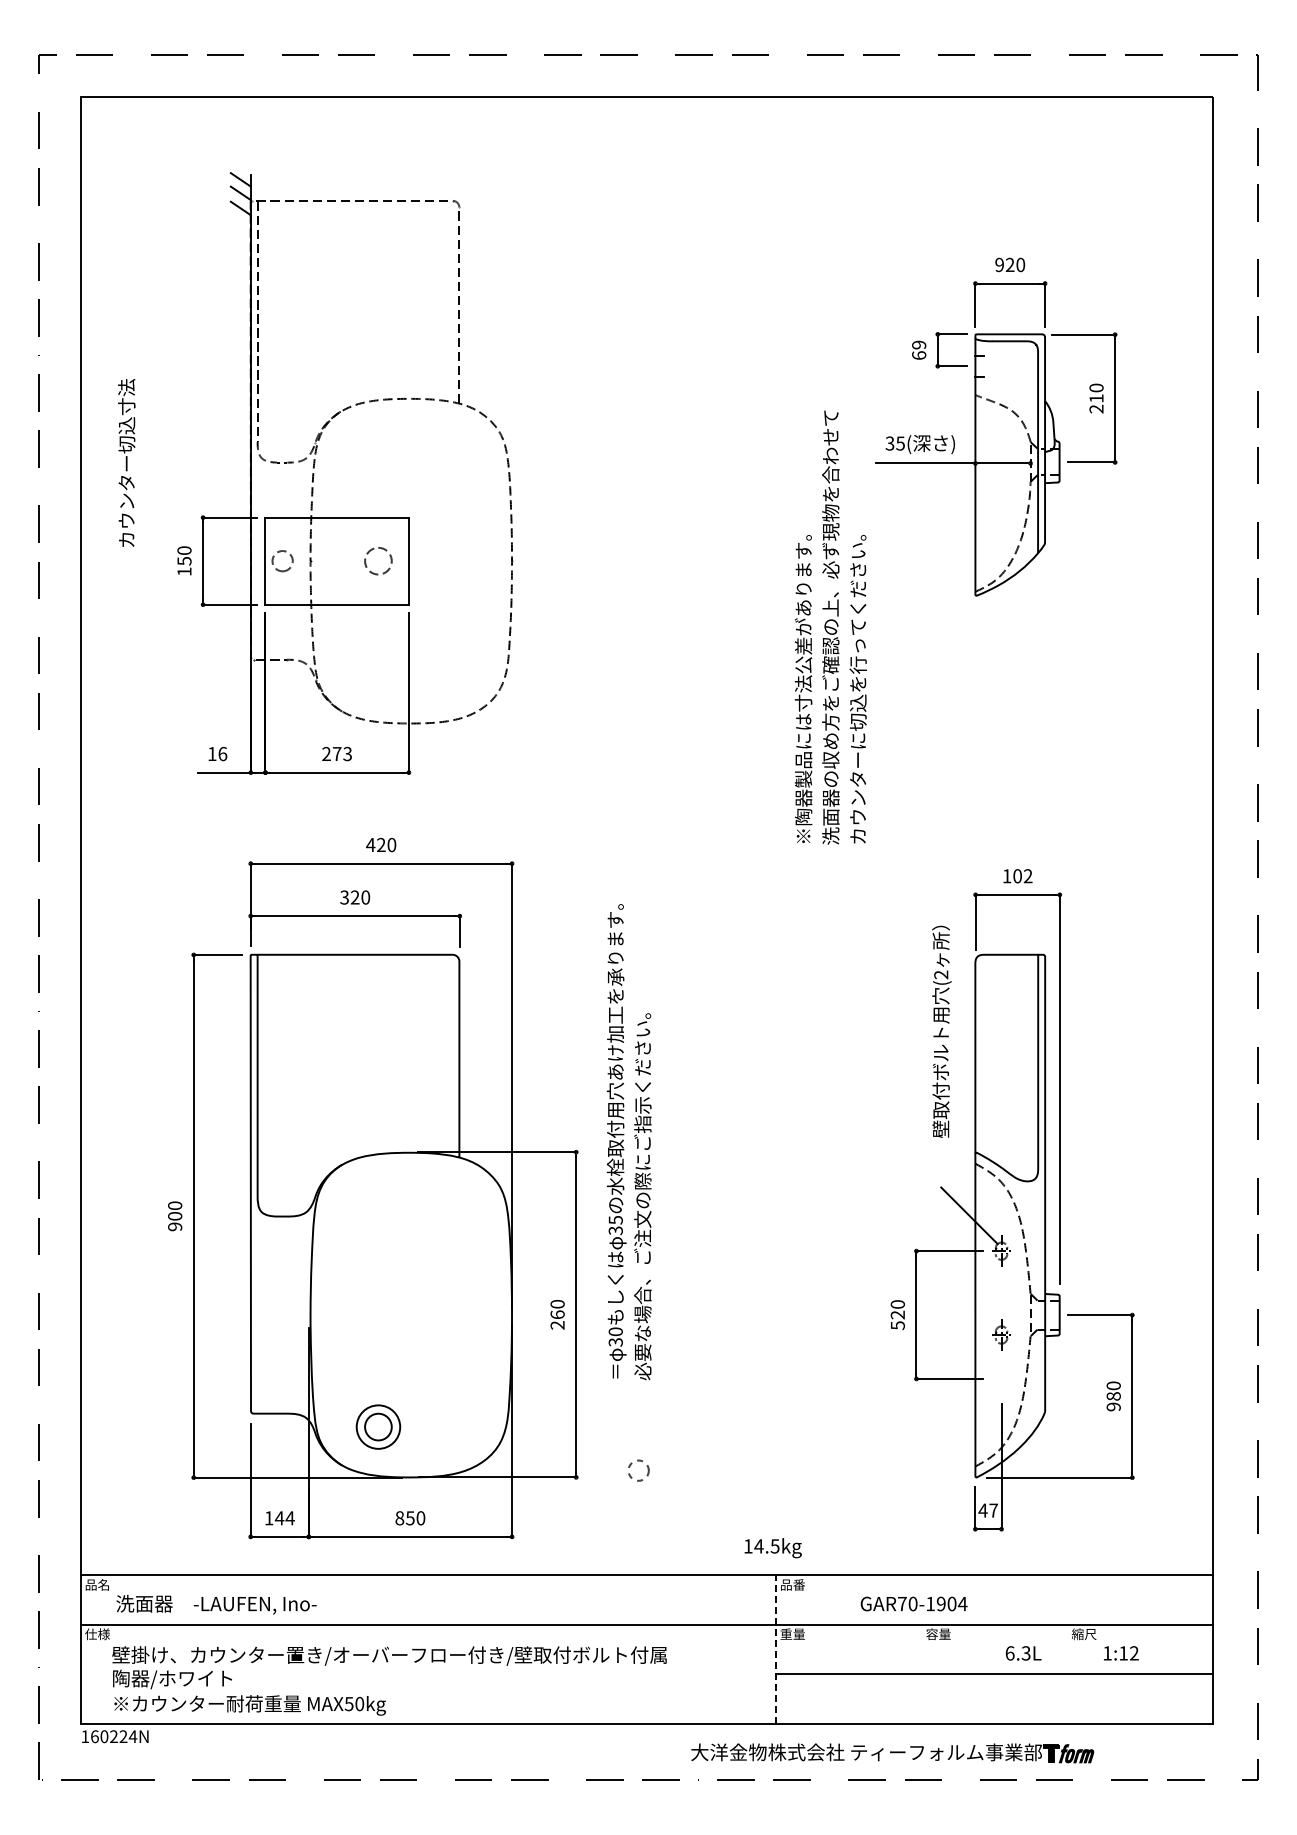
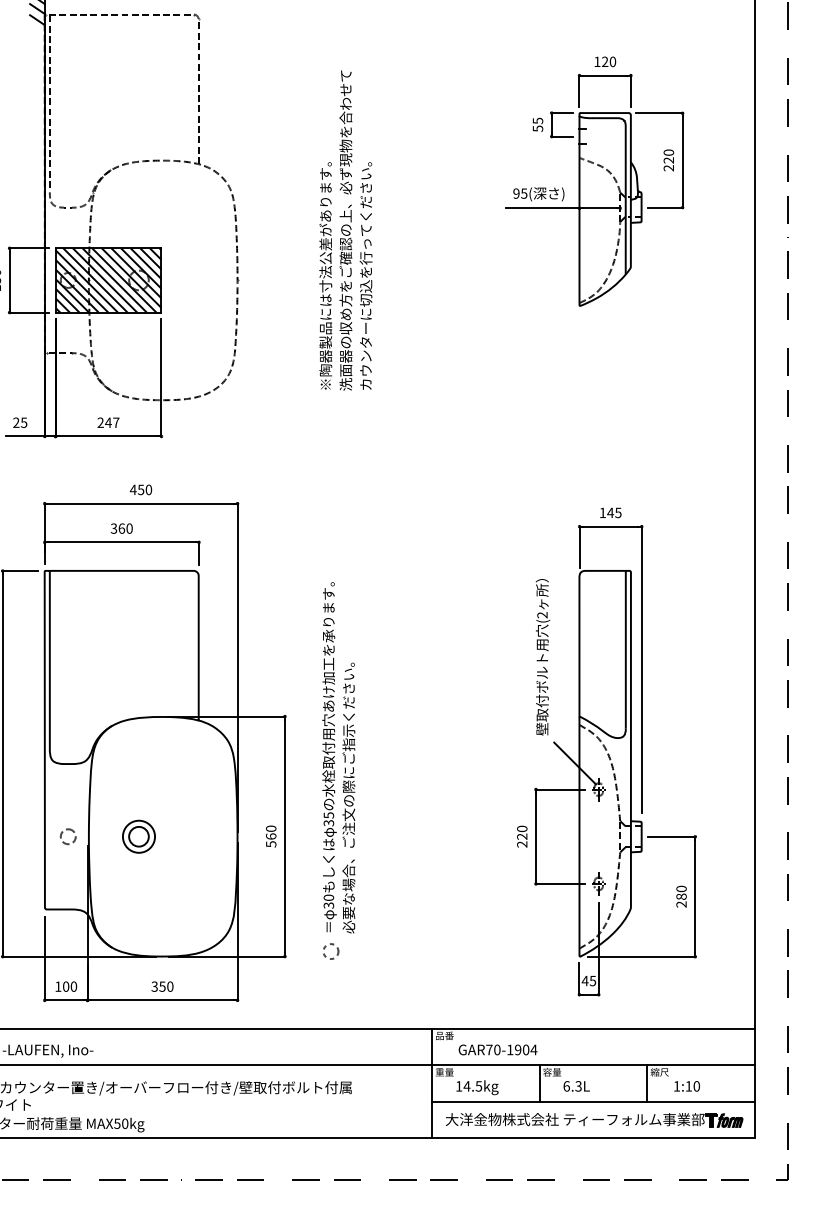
text: (999, 264) -> (597, 61), 920 -> 120
text: (919, 350) -> (538, 124), 69 -> 55
text: (1096, 398) -> (668, 160), 210 -> 220
text: (889, 443) -> (516, 193), 35( -> 95(
hatch: (336, 560) -> (108, 279), added
text: (830, 627) -> (345, 230), moved
text: (217, 753) -> (20, 422), 16 -> 25
text: (342, 753) -> (112, 422), 273 -> 247
text: (380, 844) -> (140, 489), 420 -> 450
text: (1022, 876) -> (614, 513), 102 -> 145
text: (355, 897) -> (122, 528), 320 -> 360
text: (941, 1031) -> (542, 657), moved
text: (628, 1142) -> (338, 758), moved
part: (276, 1321) -> (63, 841), added
text: (557, 1325) -> (271, 844), 260 -> 560
text: (897, 1325) -> (521, 844), 520 -> 220
part: (1001, 1334) -> (598, 883), moved
text: (1113, 1406) -> (681, 904), 980 -> 280
part: (378, 1426) -> (139, 836), moved
text: (993, 1510) -> (592, 980), 47 -> 45
text: (284, 1518) -> (69, 986), 144 -> 100
text: (399, 1518) -> (154, 986), 850 -> 350
text: (772, 1548) -> (476, 1087), moved
text: (913, 1603) -> (497, 1049), moved
line: (775, 1649) -> (431, 1083), dashed -> solid
line: (921, 1649) -> (539, 1083), added
line: (1067, 1649) -> (647, 1083), added
text: (1023, 1653) -> (576, 1086), moved
text: (1134, 1653) -> (696, 1086), 1:12 -> 1:10
part: (892, 1753) -> (594, 1120), moved

